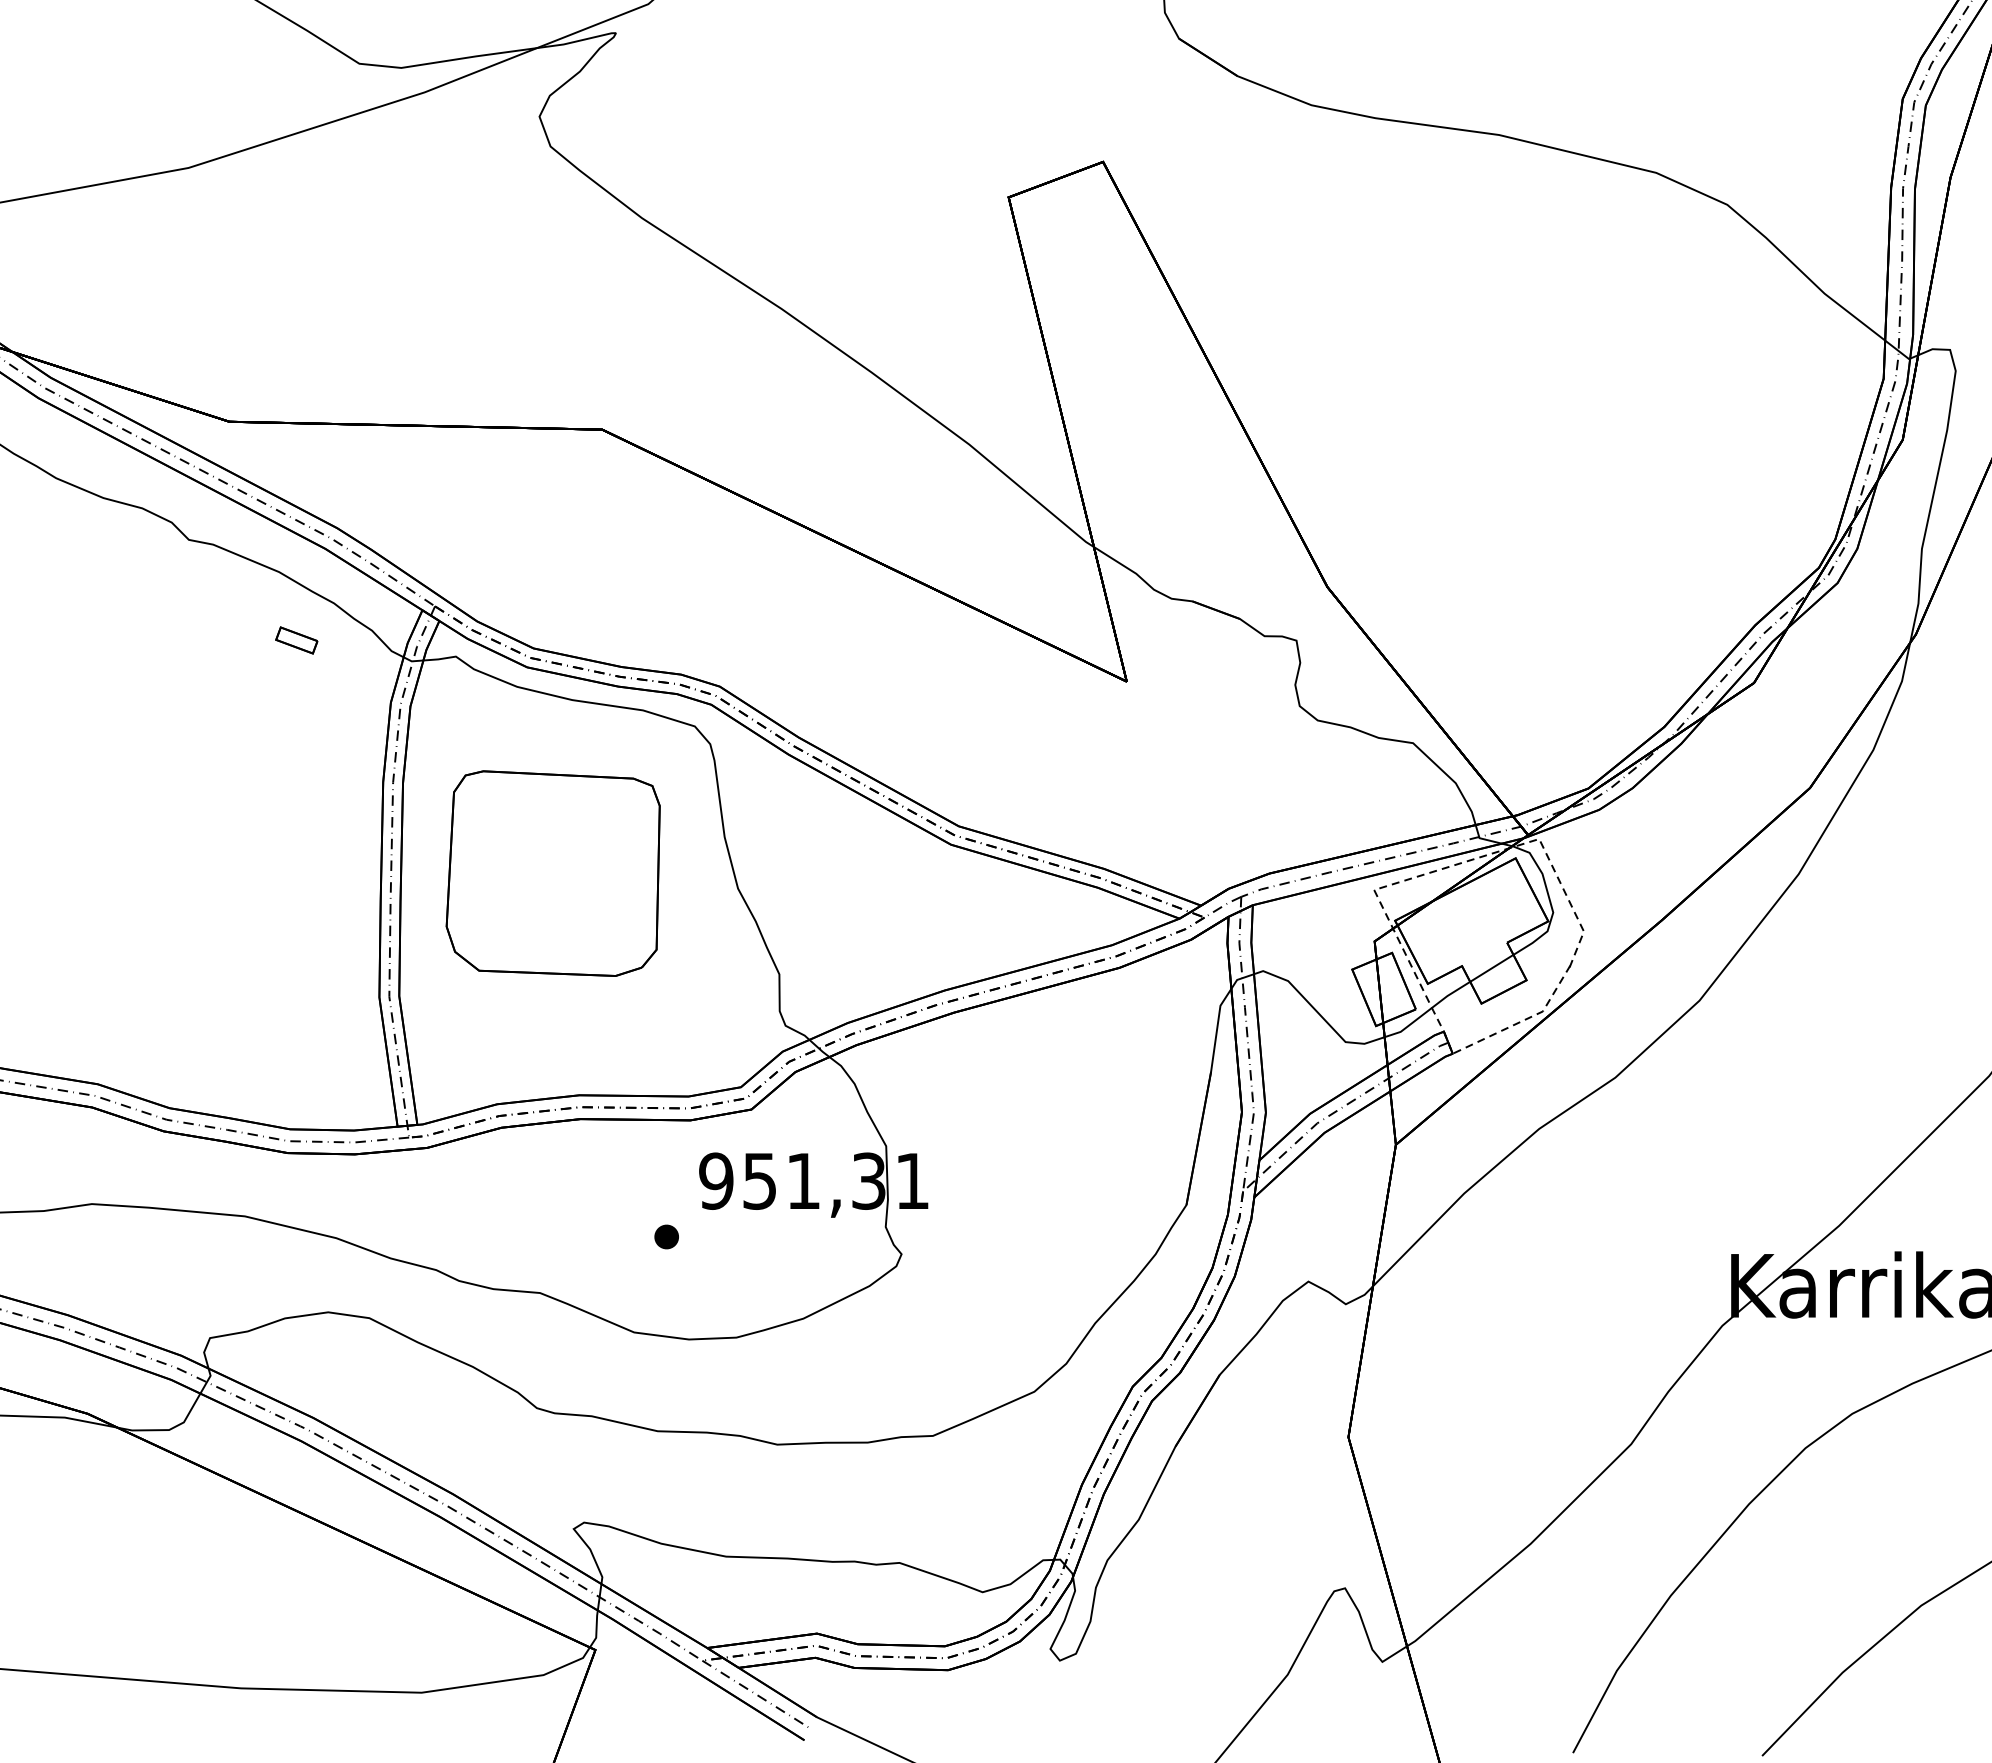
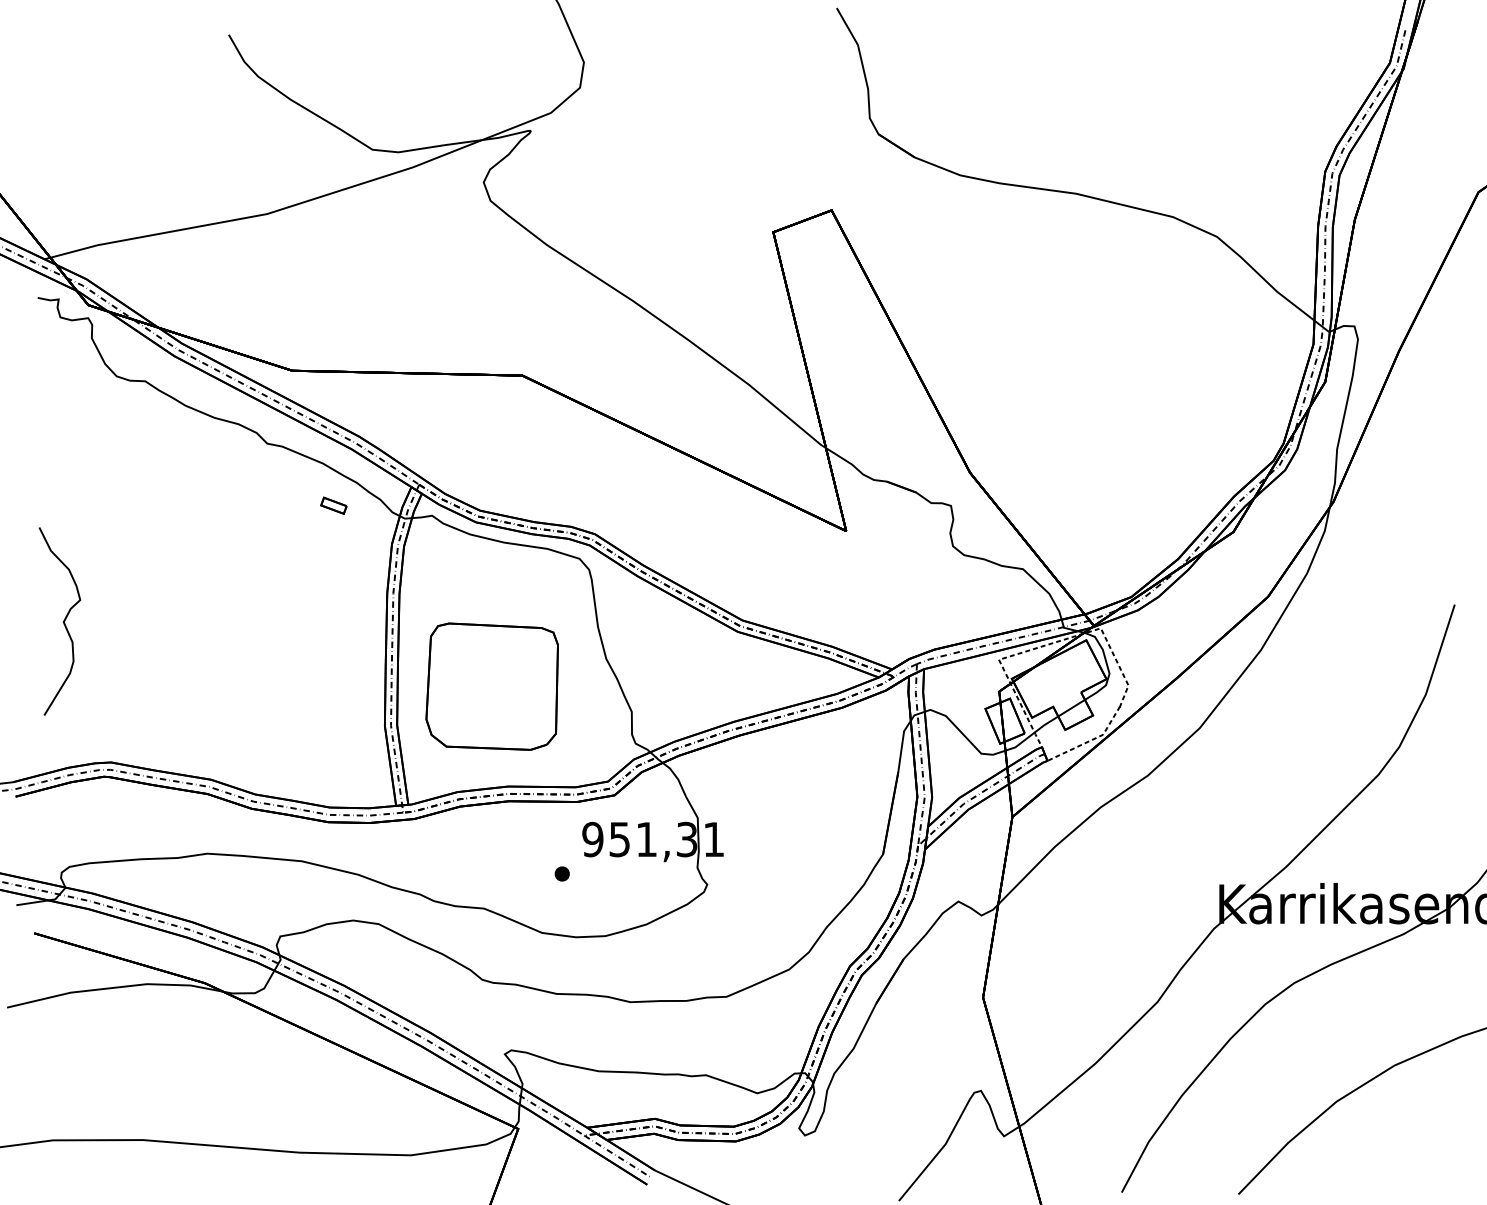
part: (552, 873) -> (491, 686), moved

